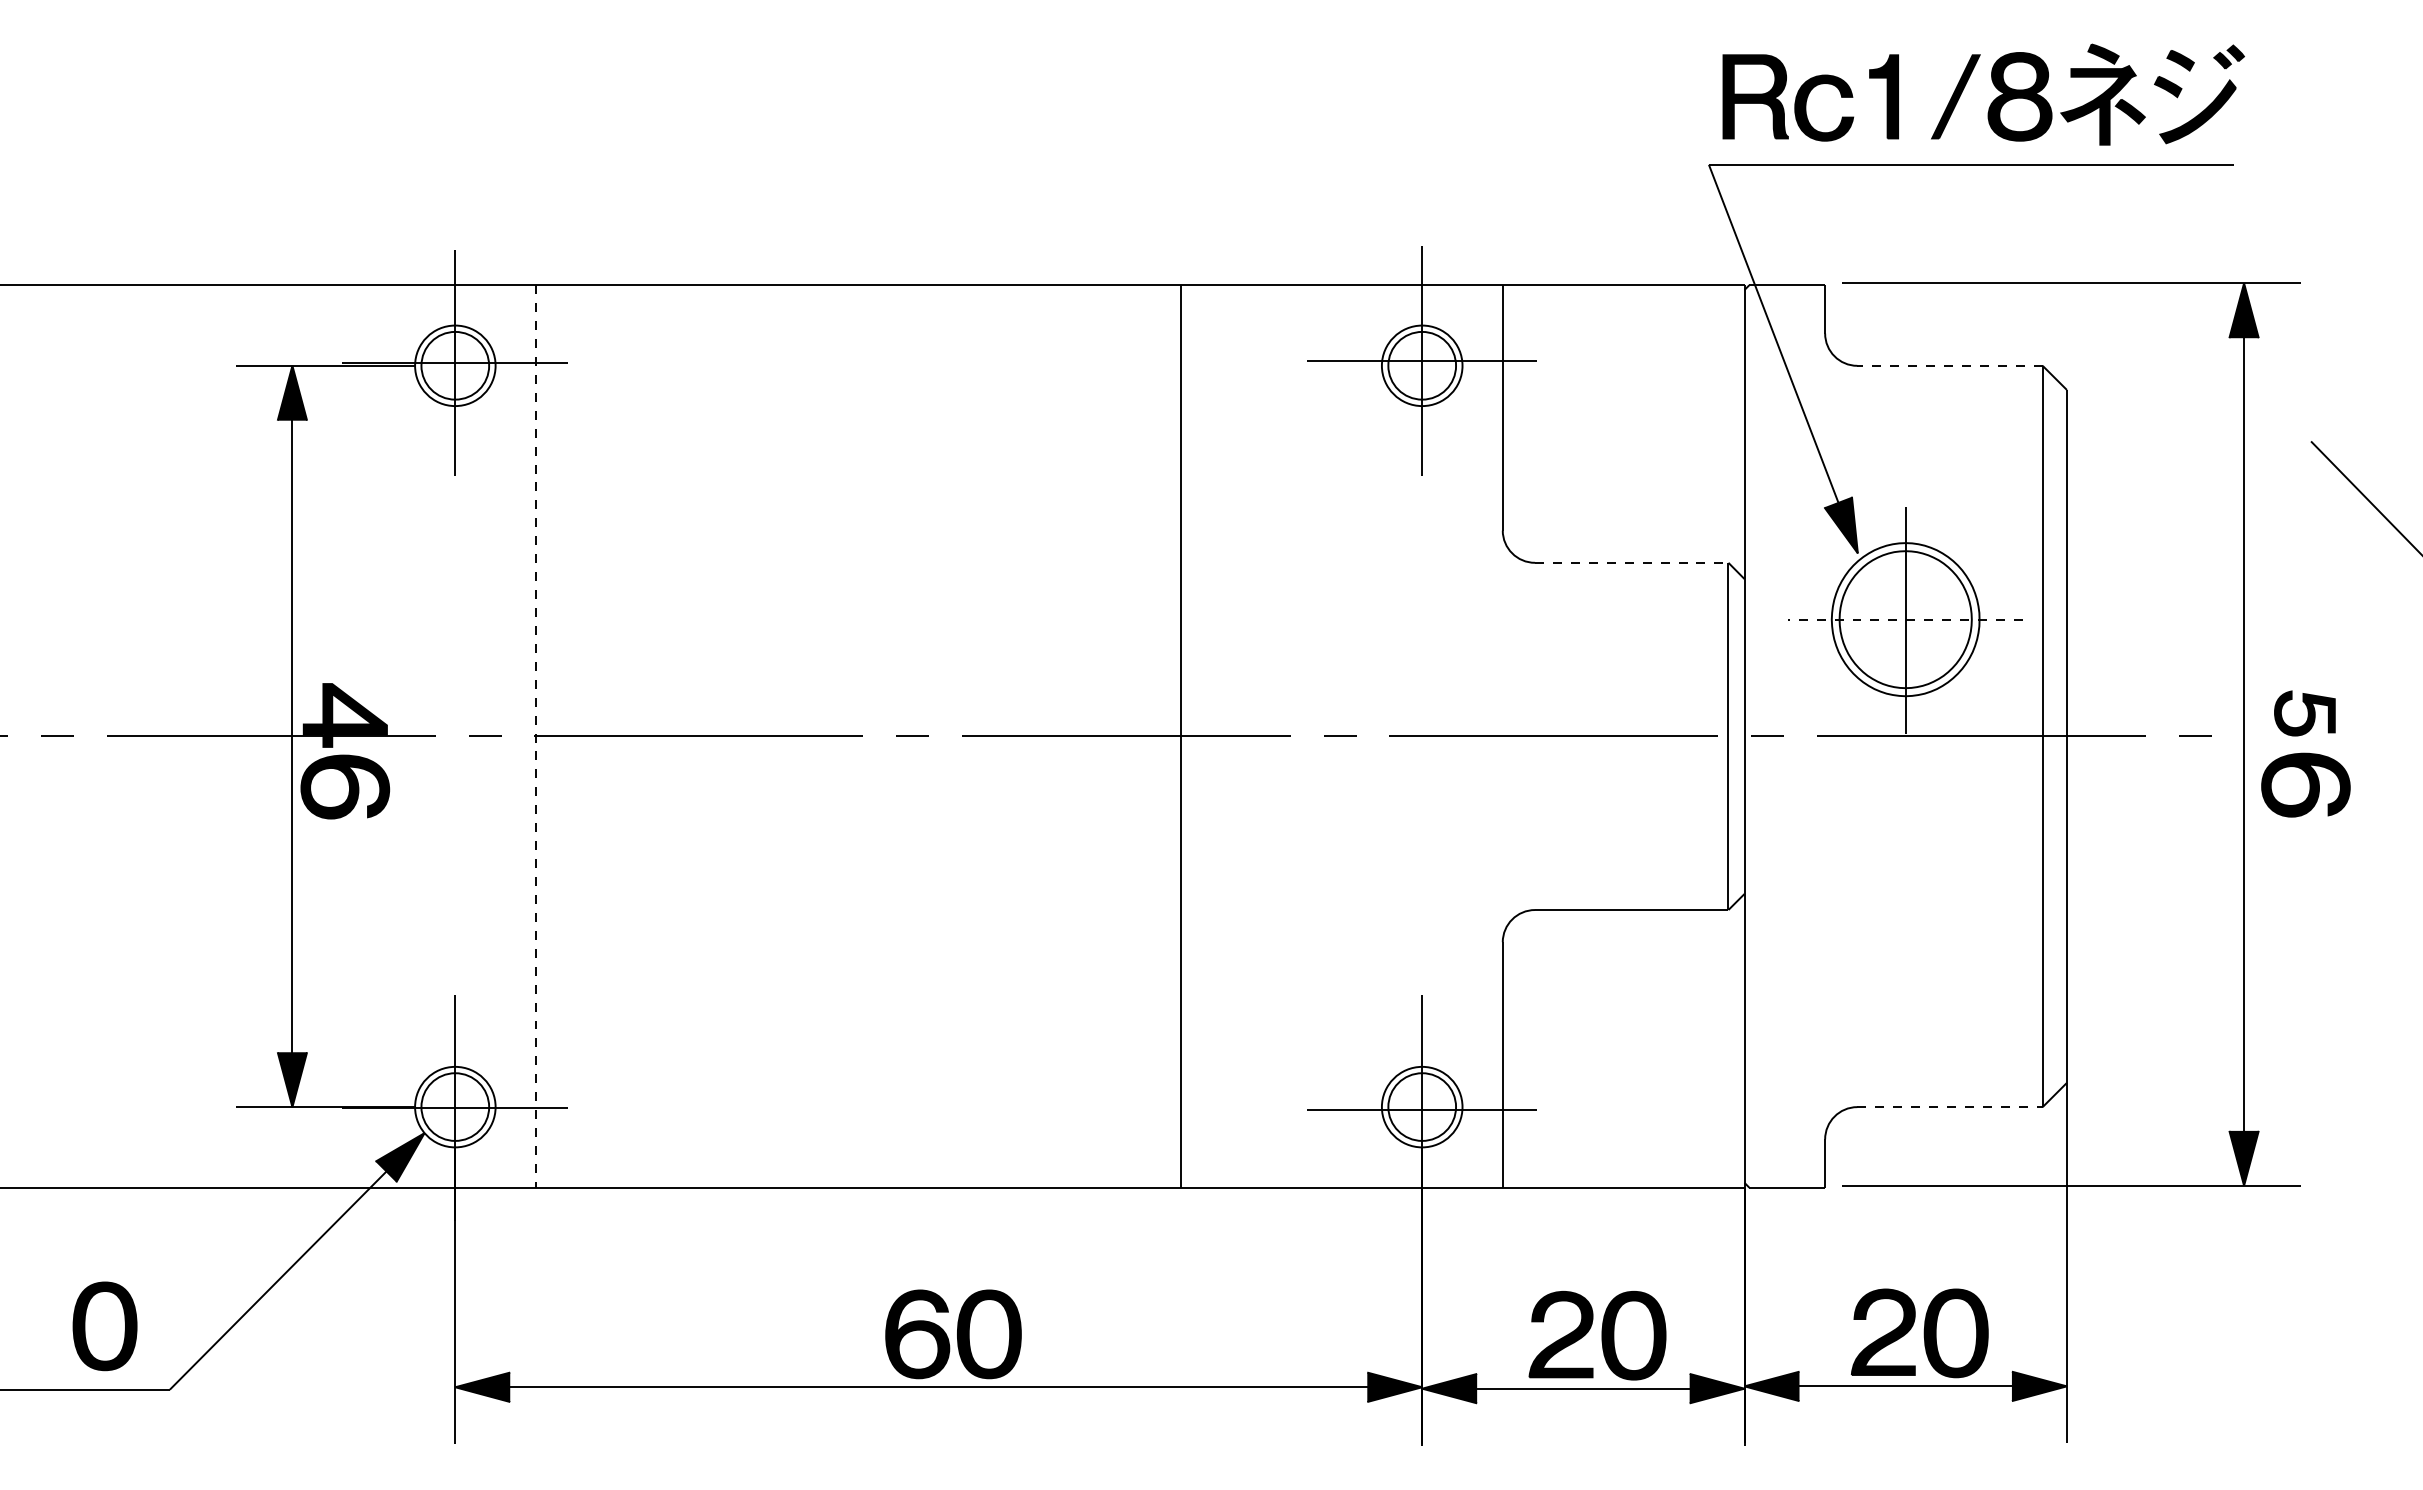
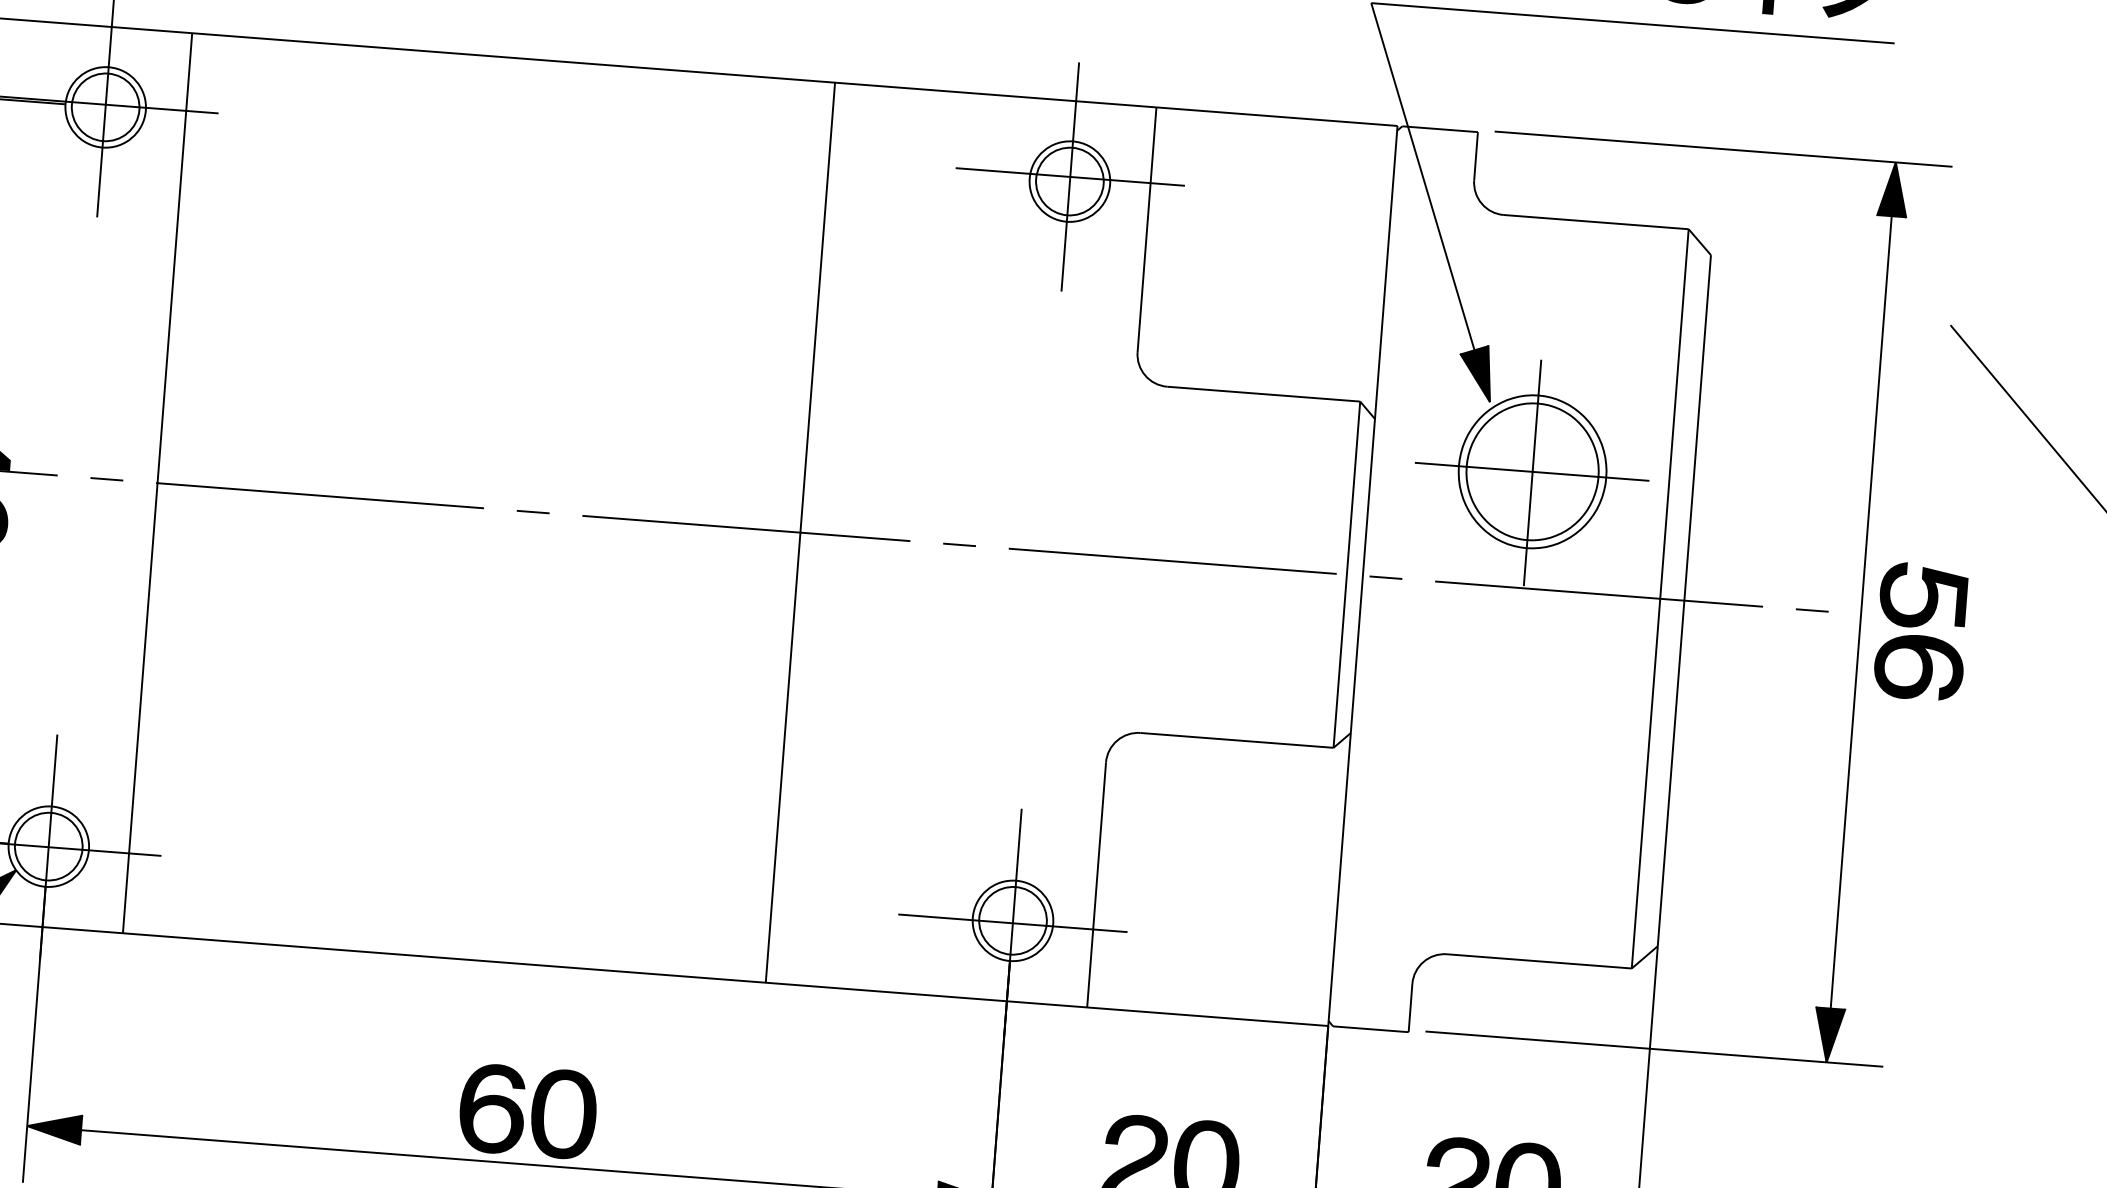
line: (1950, 365) -> (1596, 221), dashed -> solid
line: (1631, 562) -> (1263, 393), dashed -> solid
line: (1905, 619) -> (1532, 471), dashed -> solid
part: (2304, 713) -> (1923, 596), size x1.43
line: (535, 736) -> (157, 483), dashed -> solid
line: (1950, 1107) -> (1539, 961), dashed -> solid

